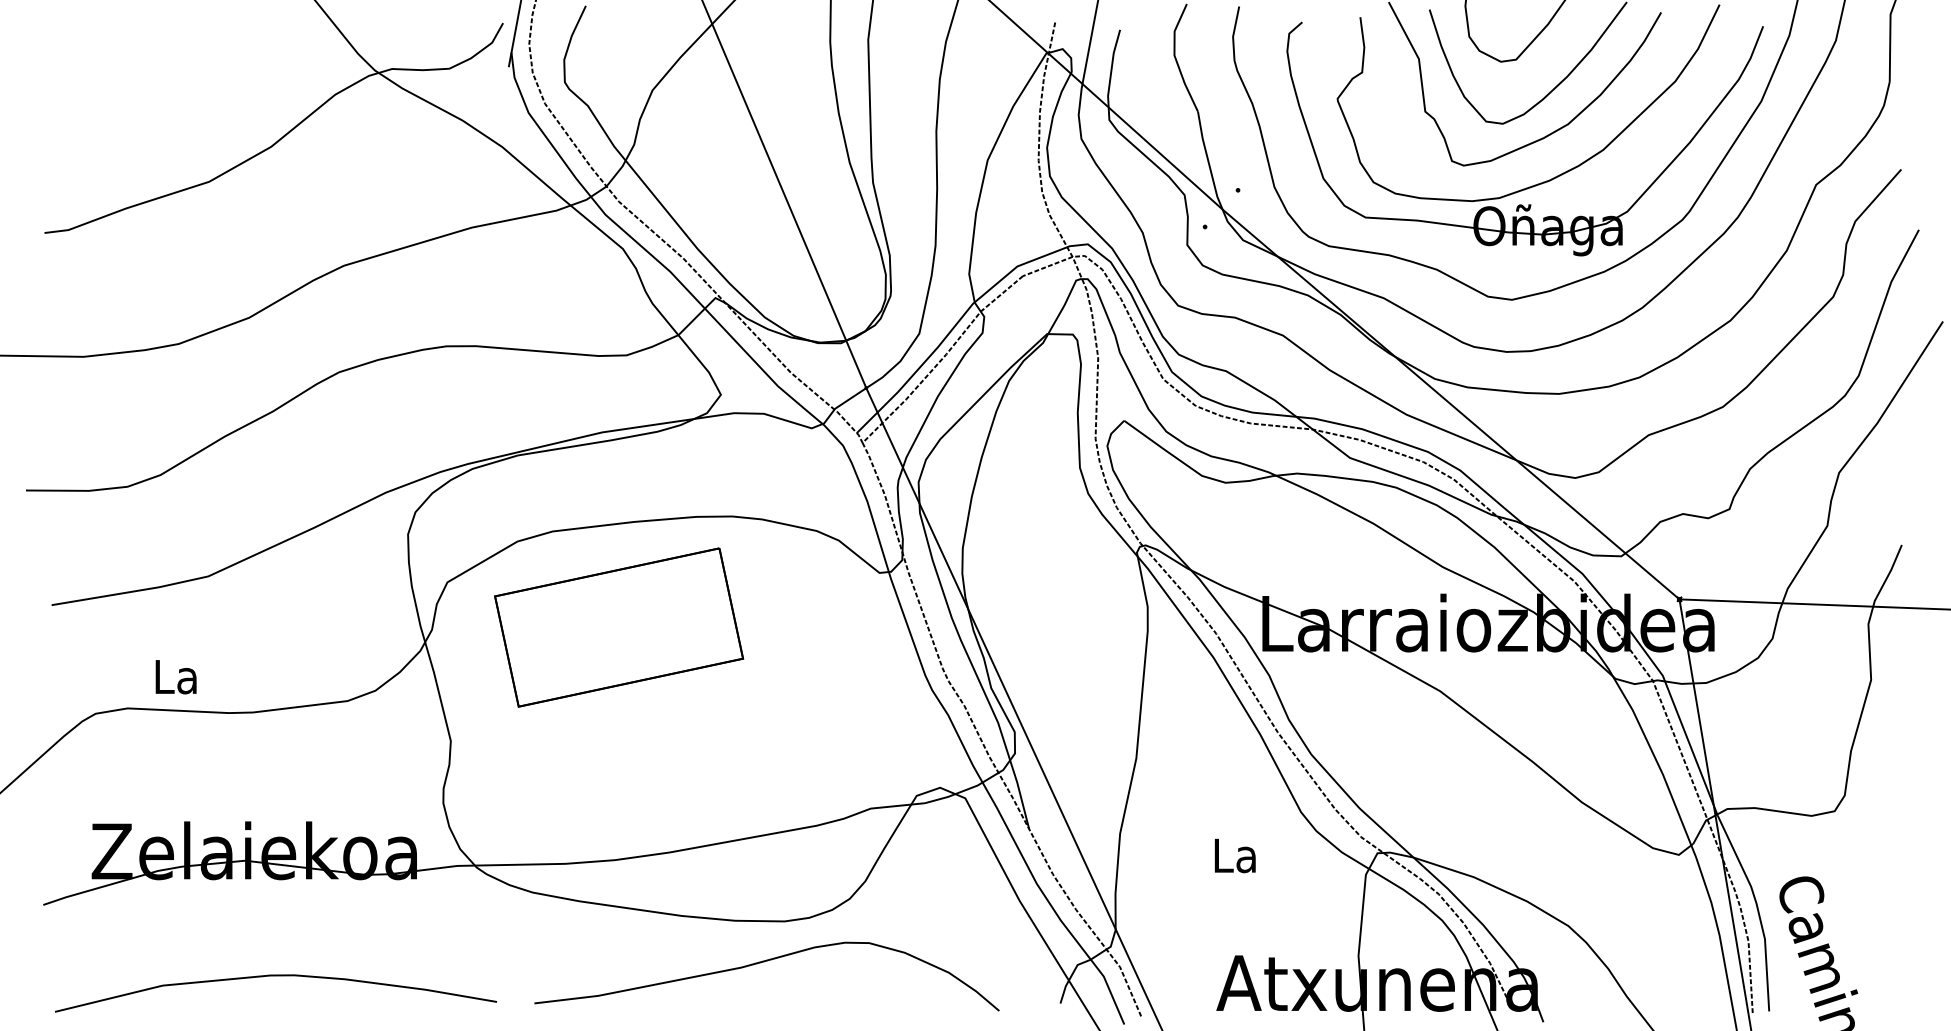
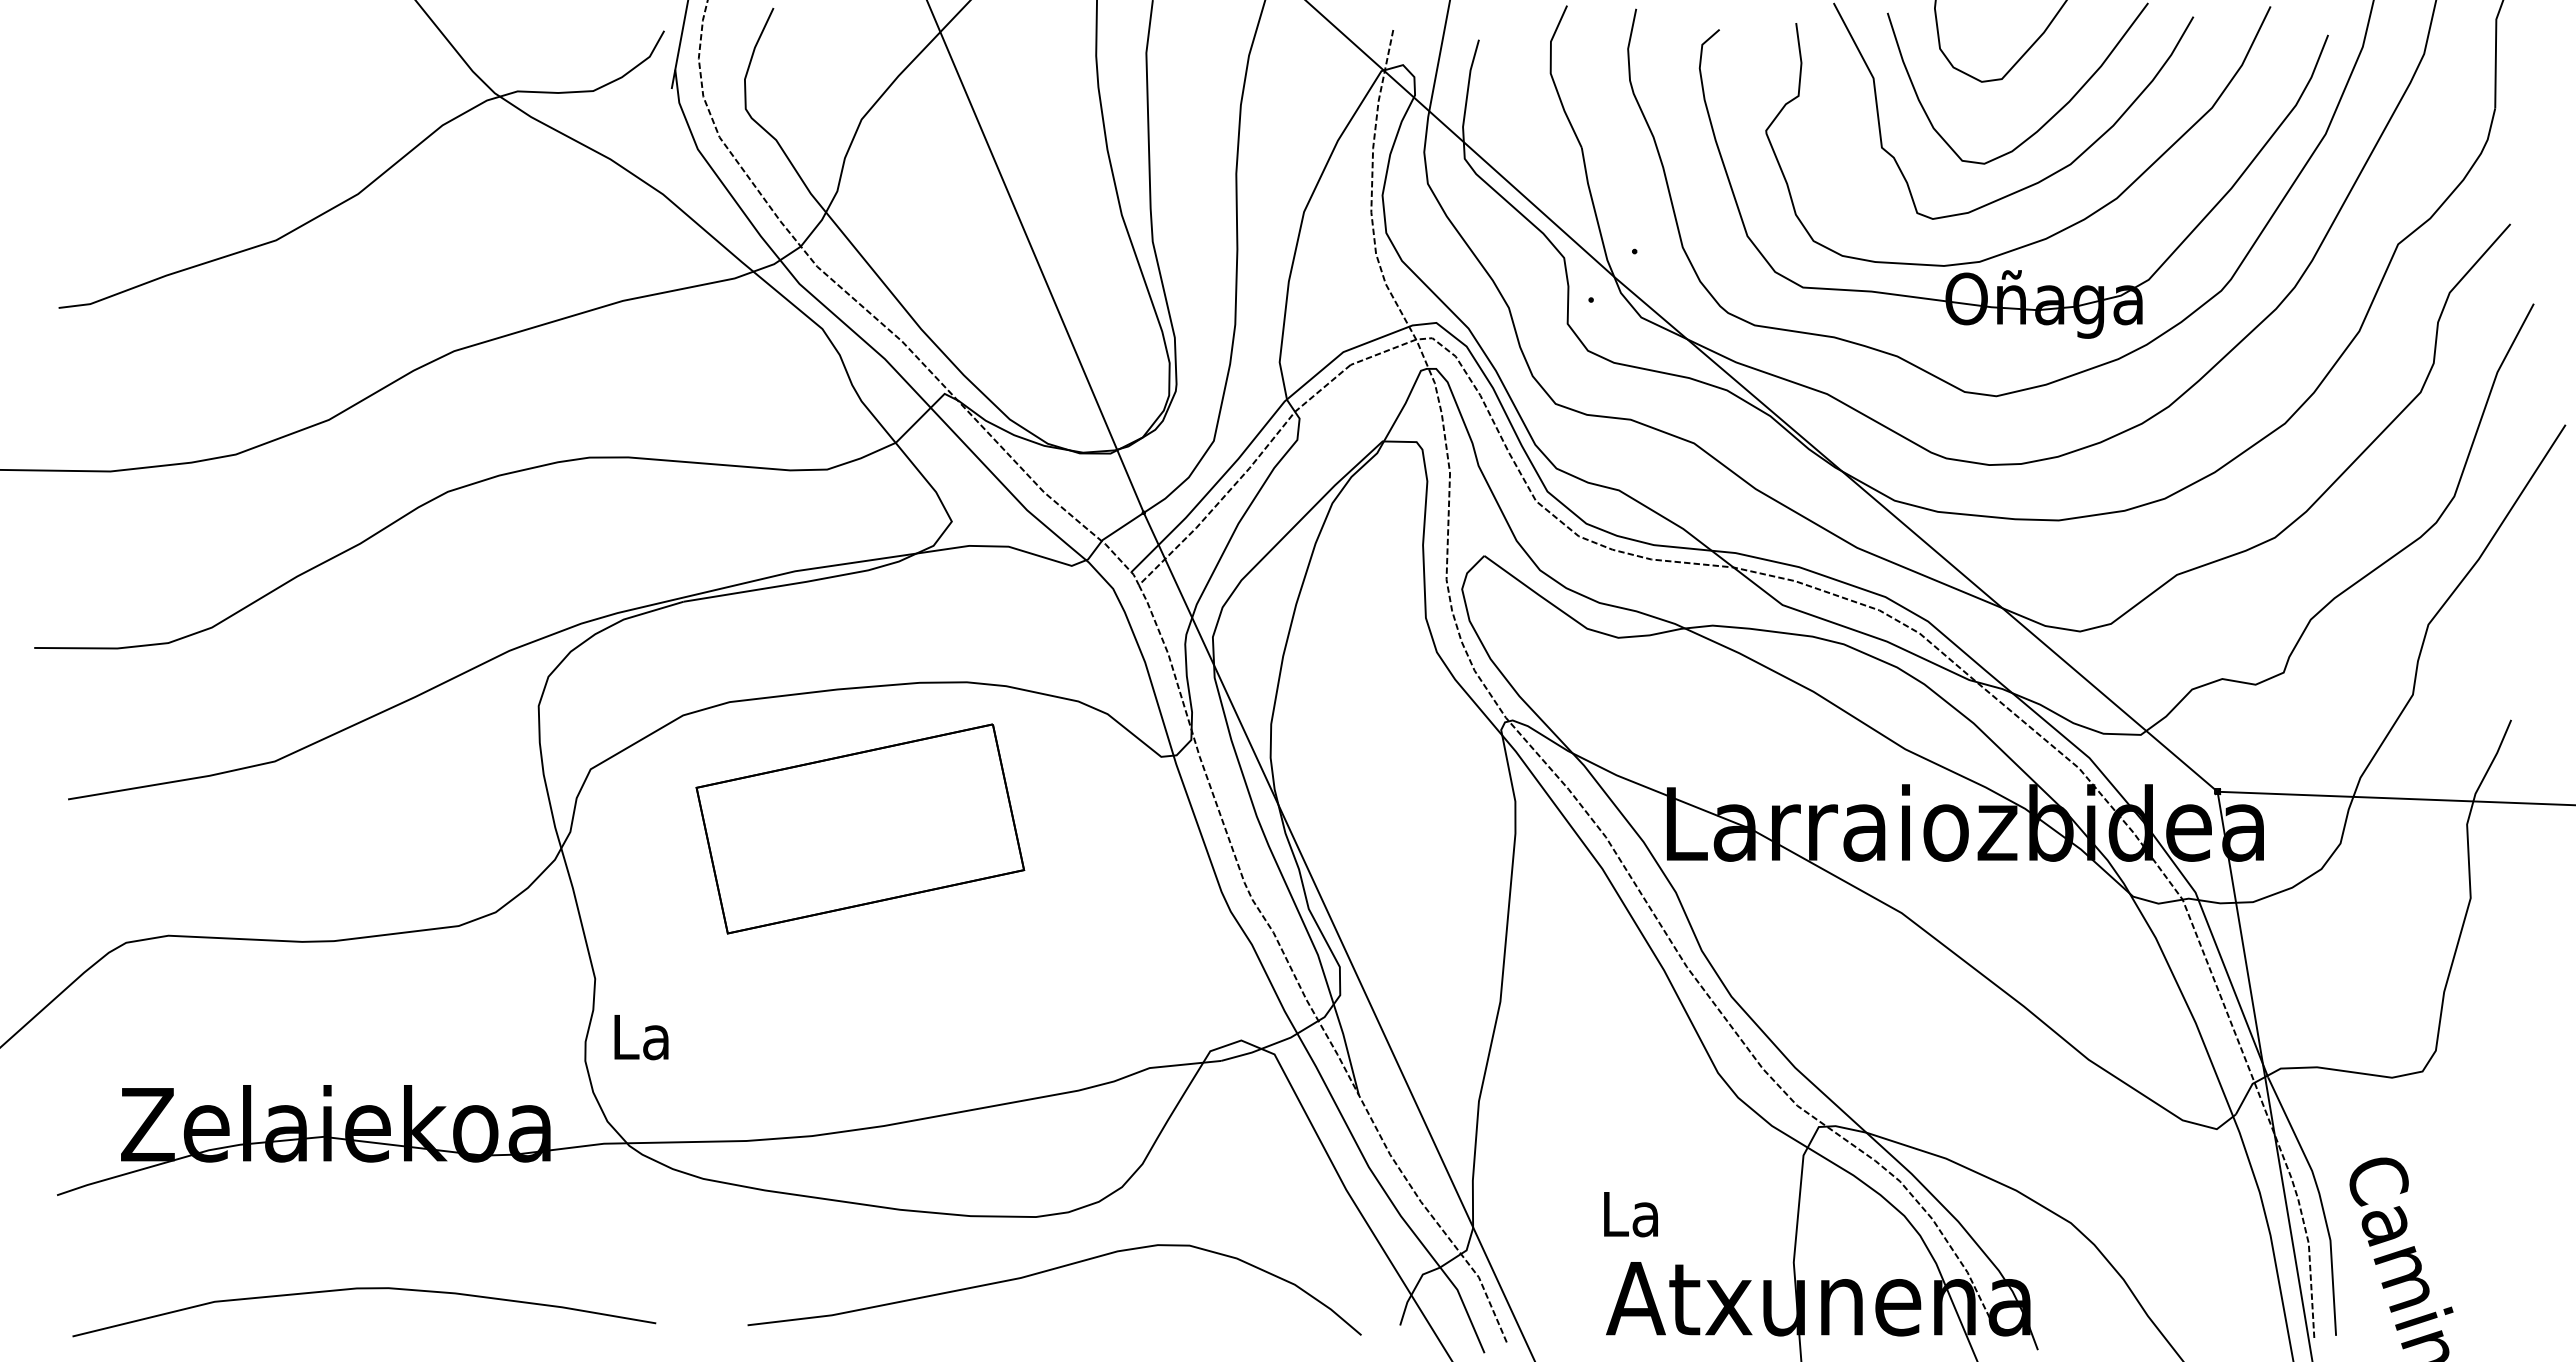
part: (619, 627) -> (860, 828), moved
text: (176, 677) -> (641, 1037), moved
text: (1234, 855) -> (1630, 1214), moved
curve: (762, 962) -> (1048, 1271), moved

